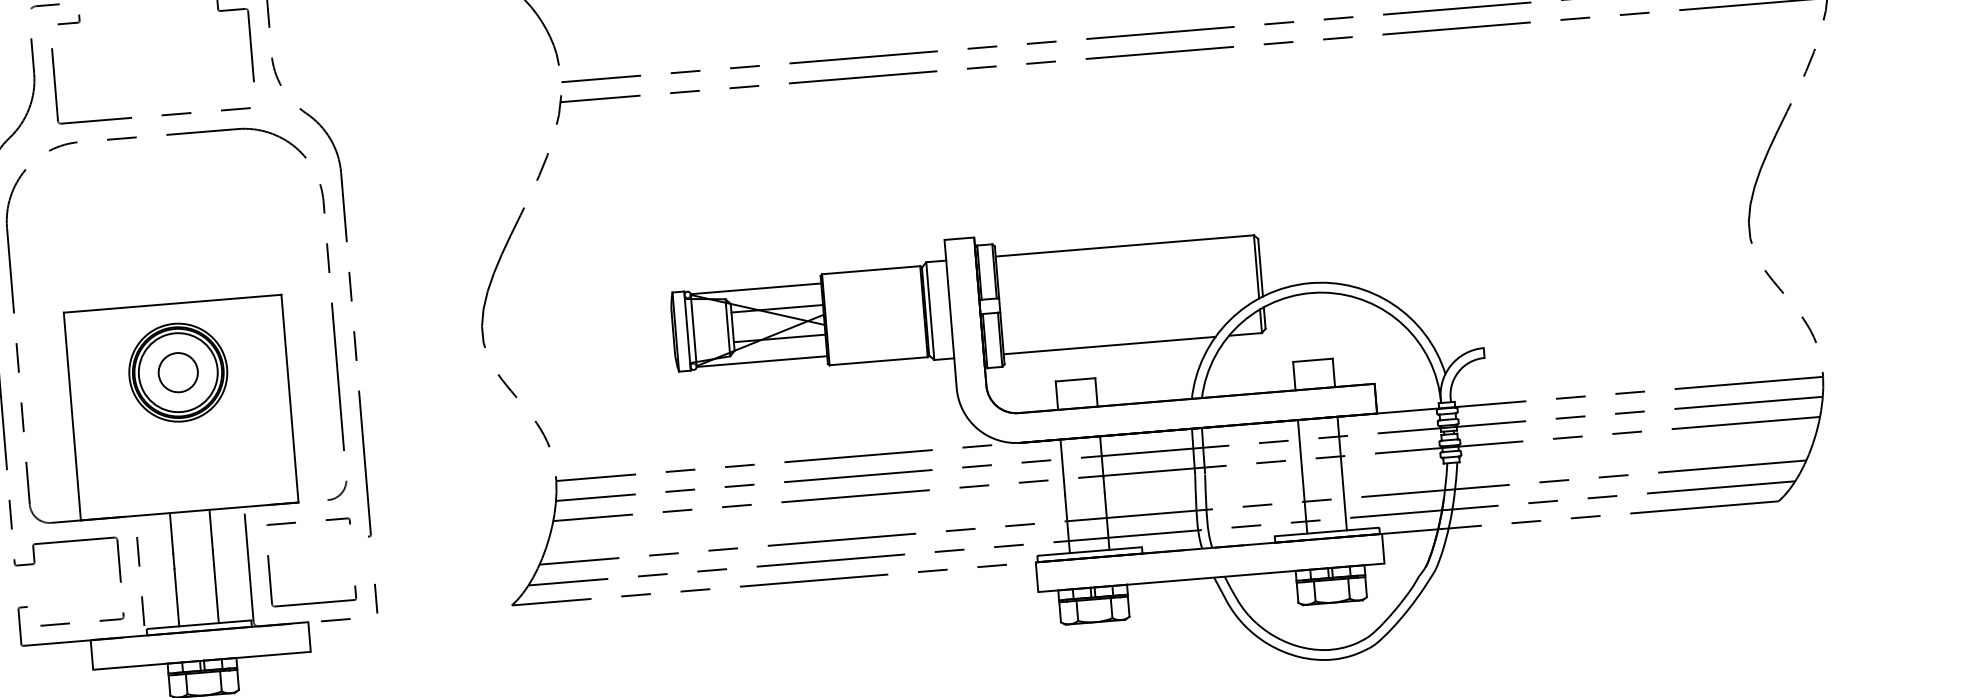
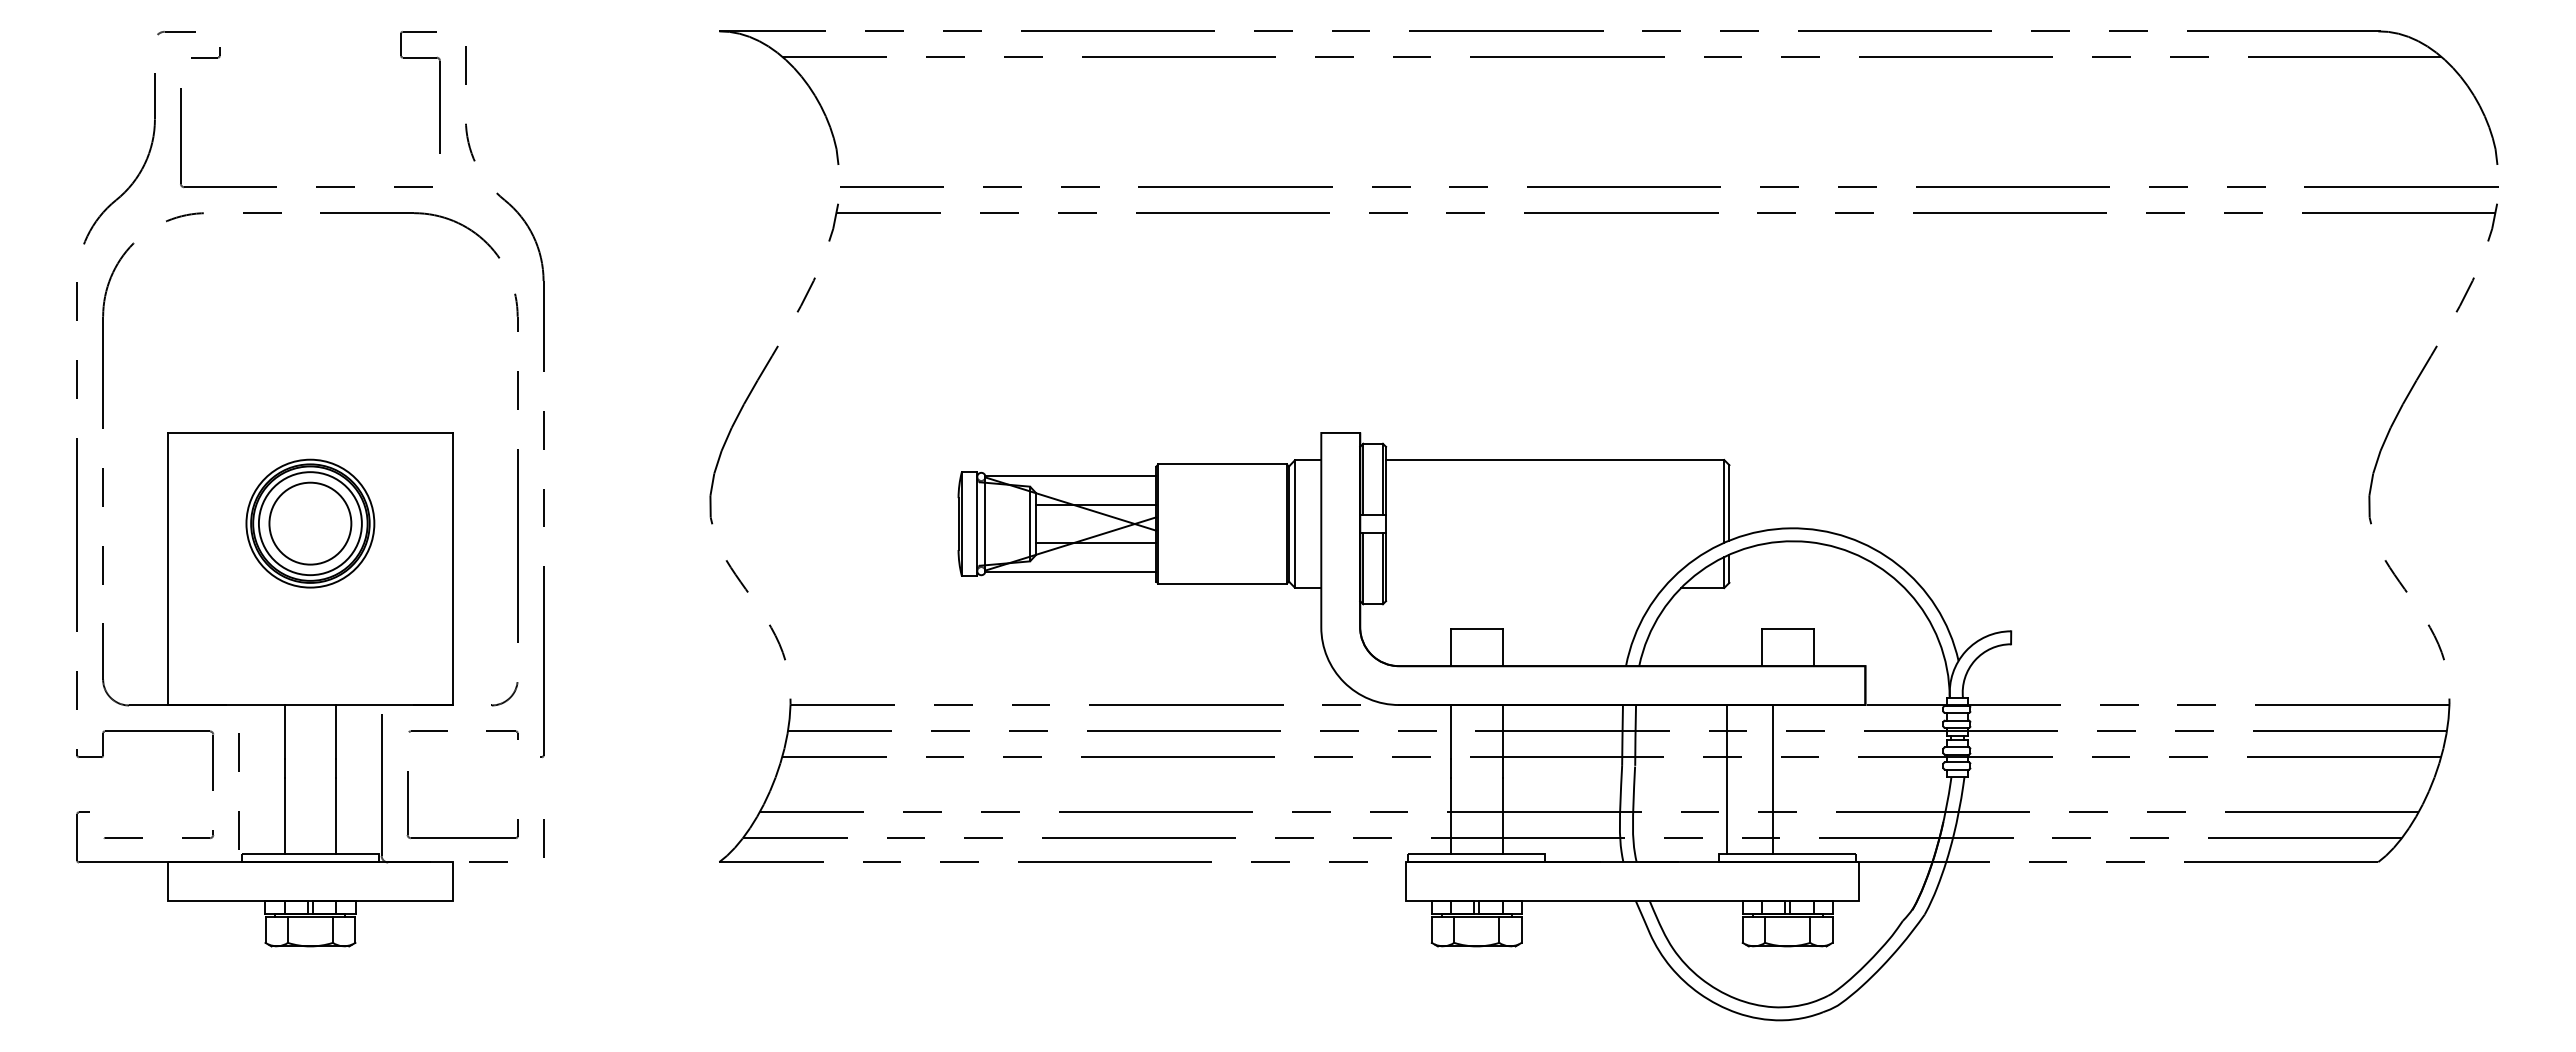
line: (1109, 345) -> (1524, 588), removed
circle: (178, 372) -> (310, 523), size x1.6
line: (1342, 473) -> (1772, 779), moved
line: (1302, 476) -> (1726, 779), moved

